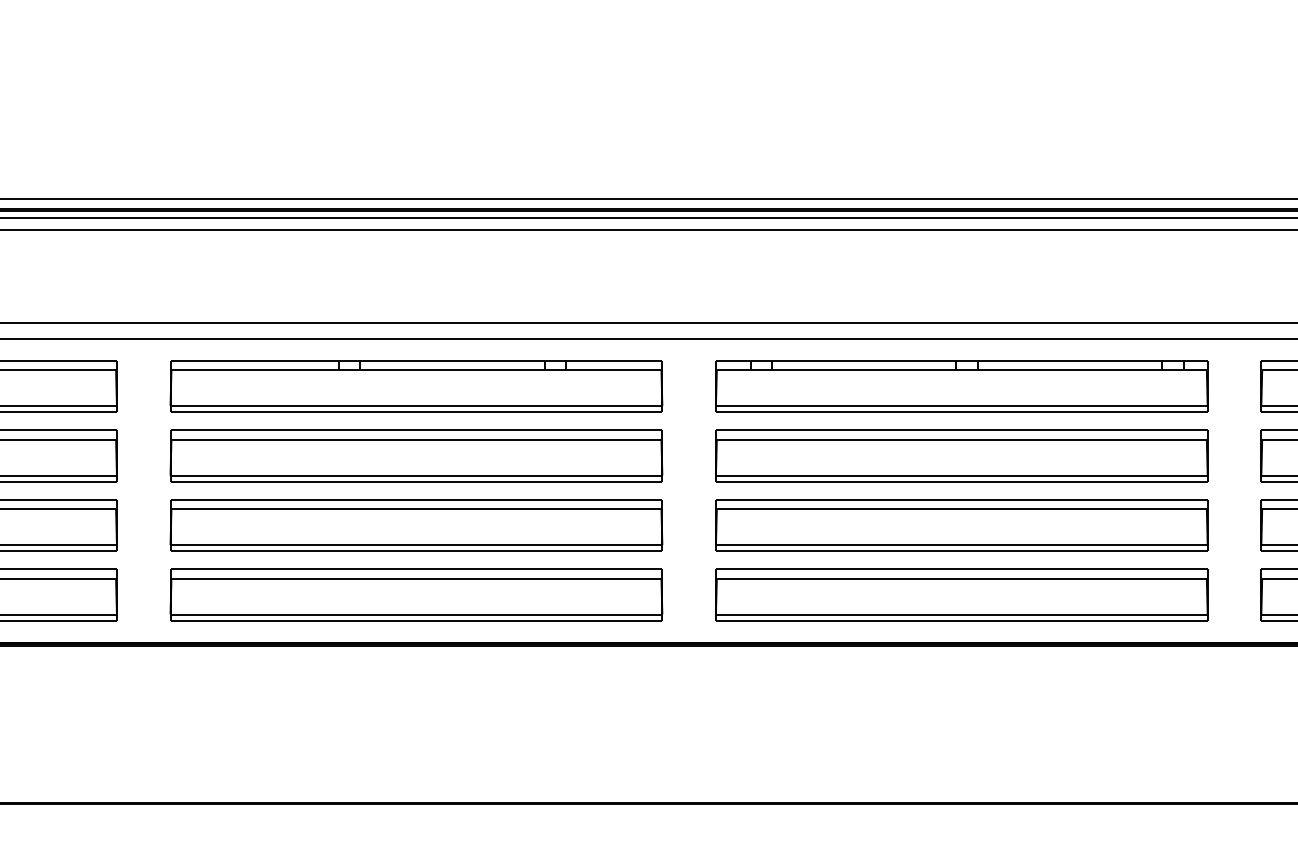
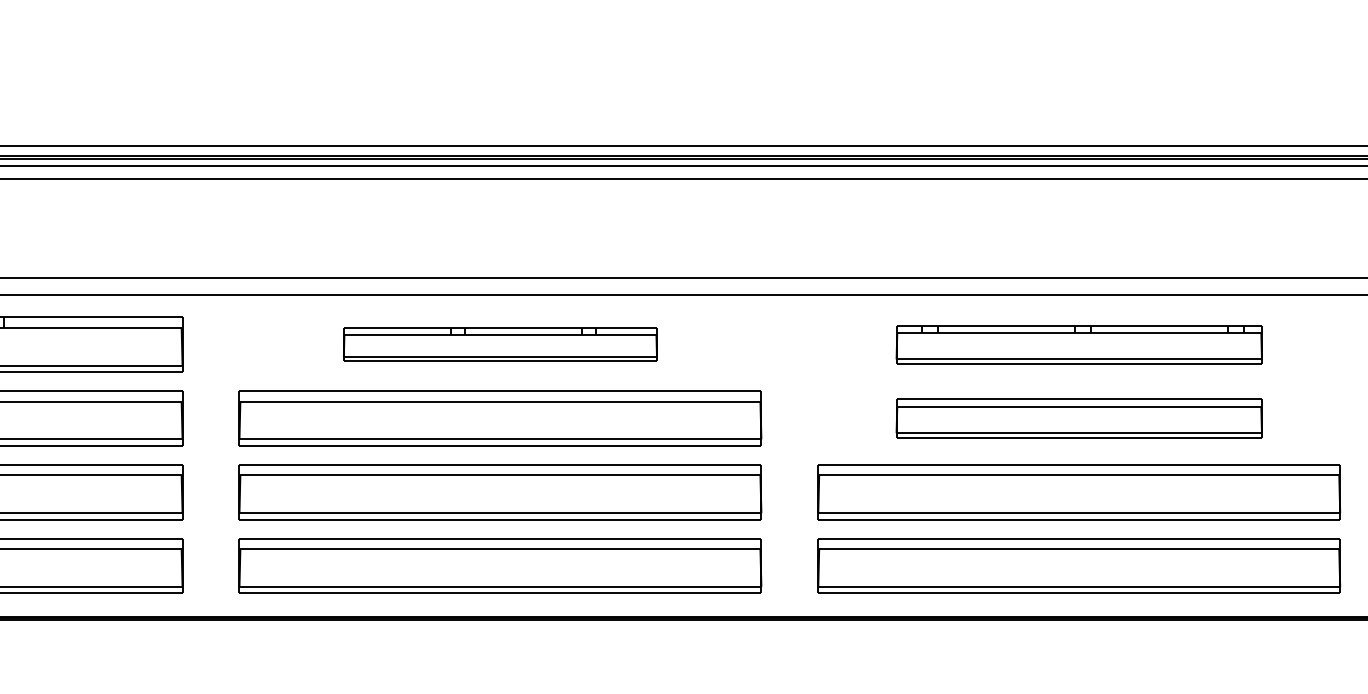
part: (416, 386) -> (500, 344), size x0.6
part: (961, 386) -> (1078, 344), size x0.7
part: (961, 455) -> (1078, 418), size x0.7

